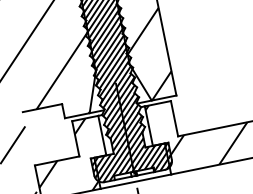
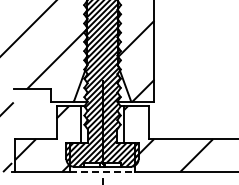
line: (135, 182) -> (102, 172), solid -> dashed

